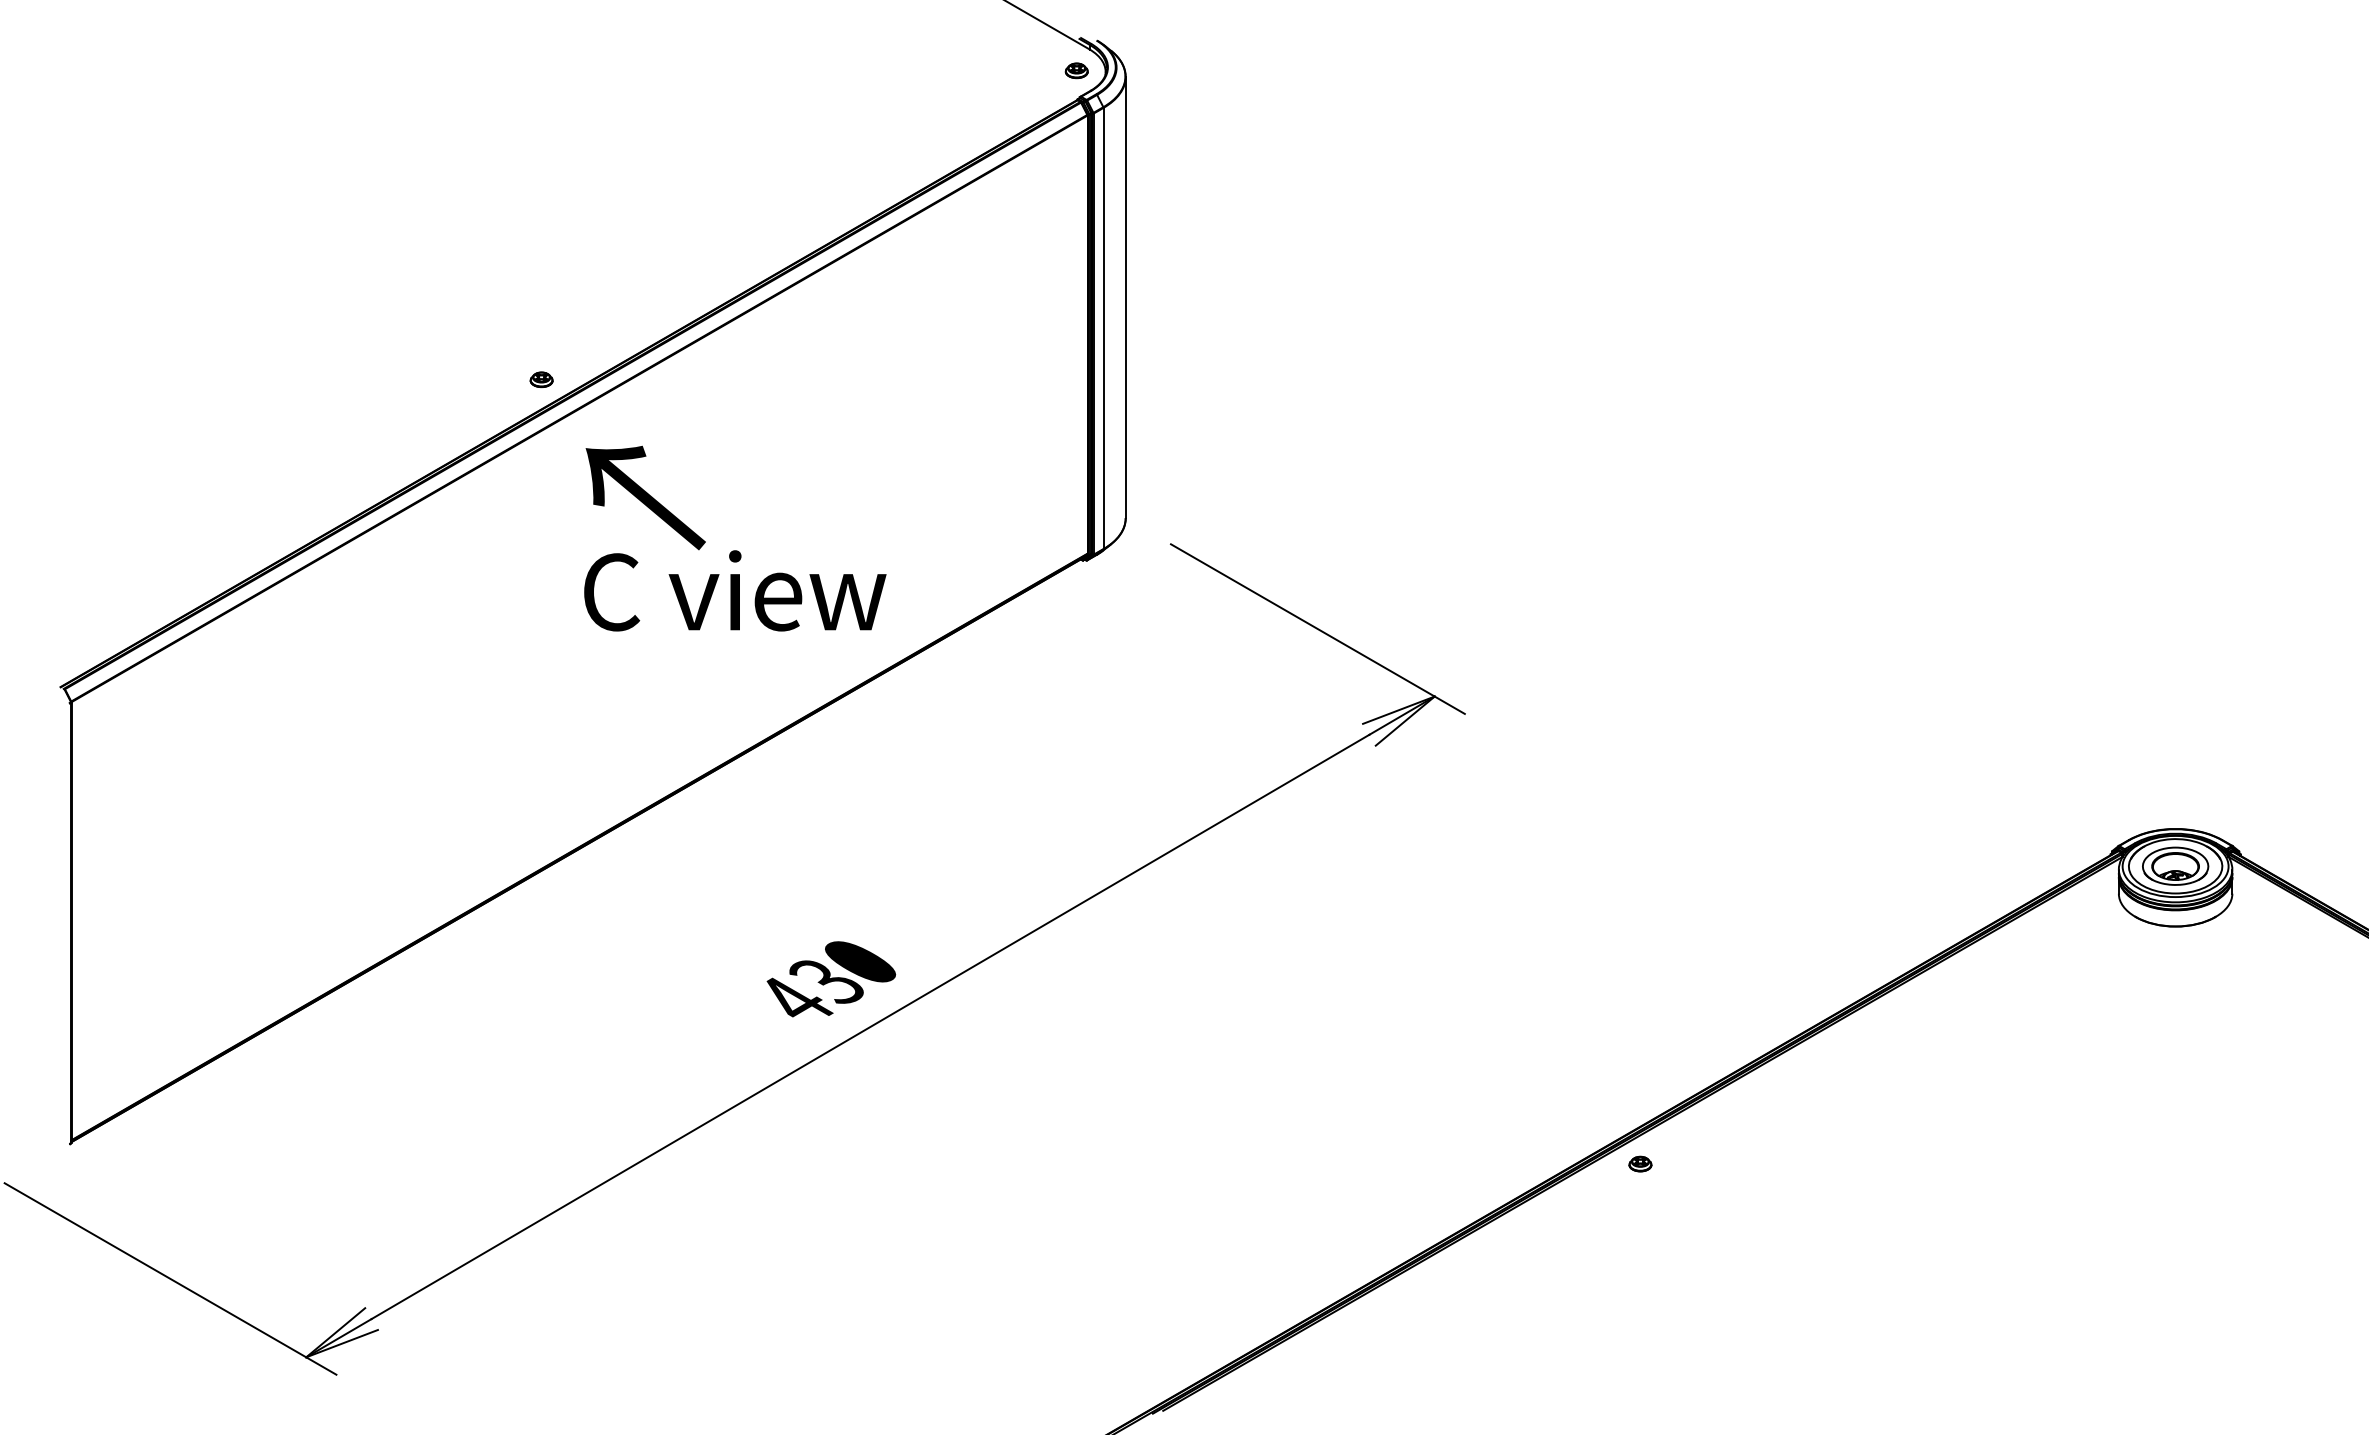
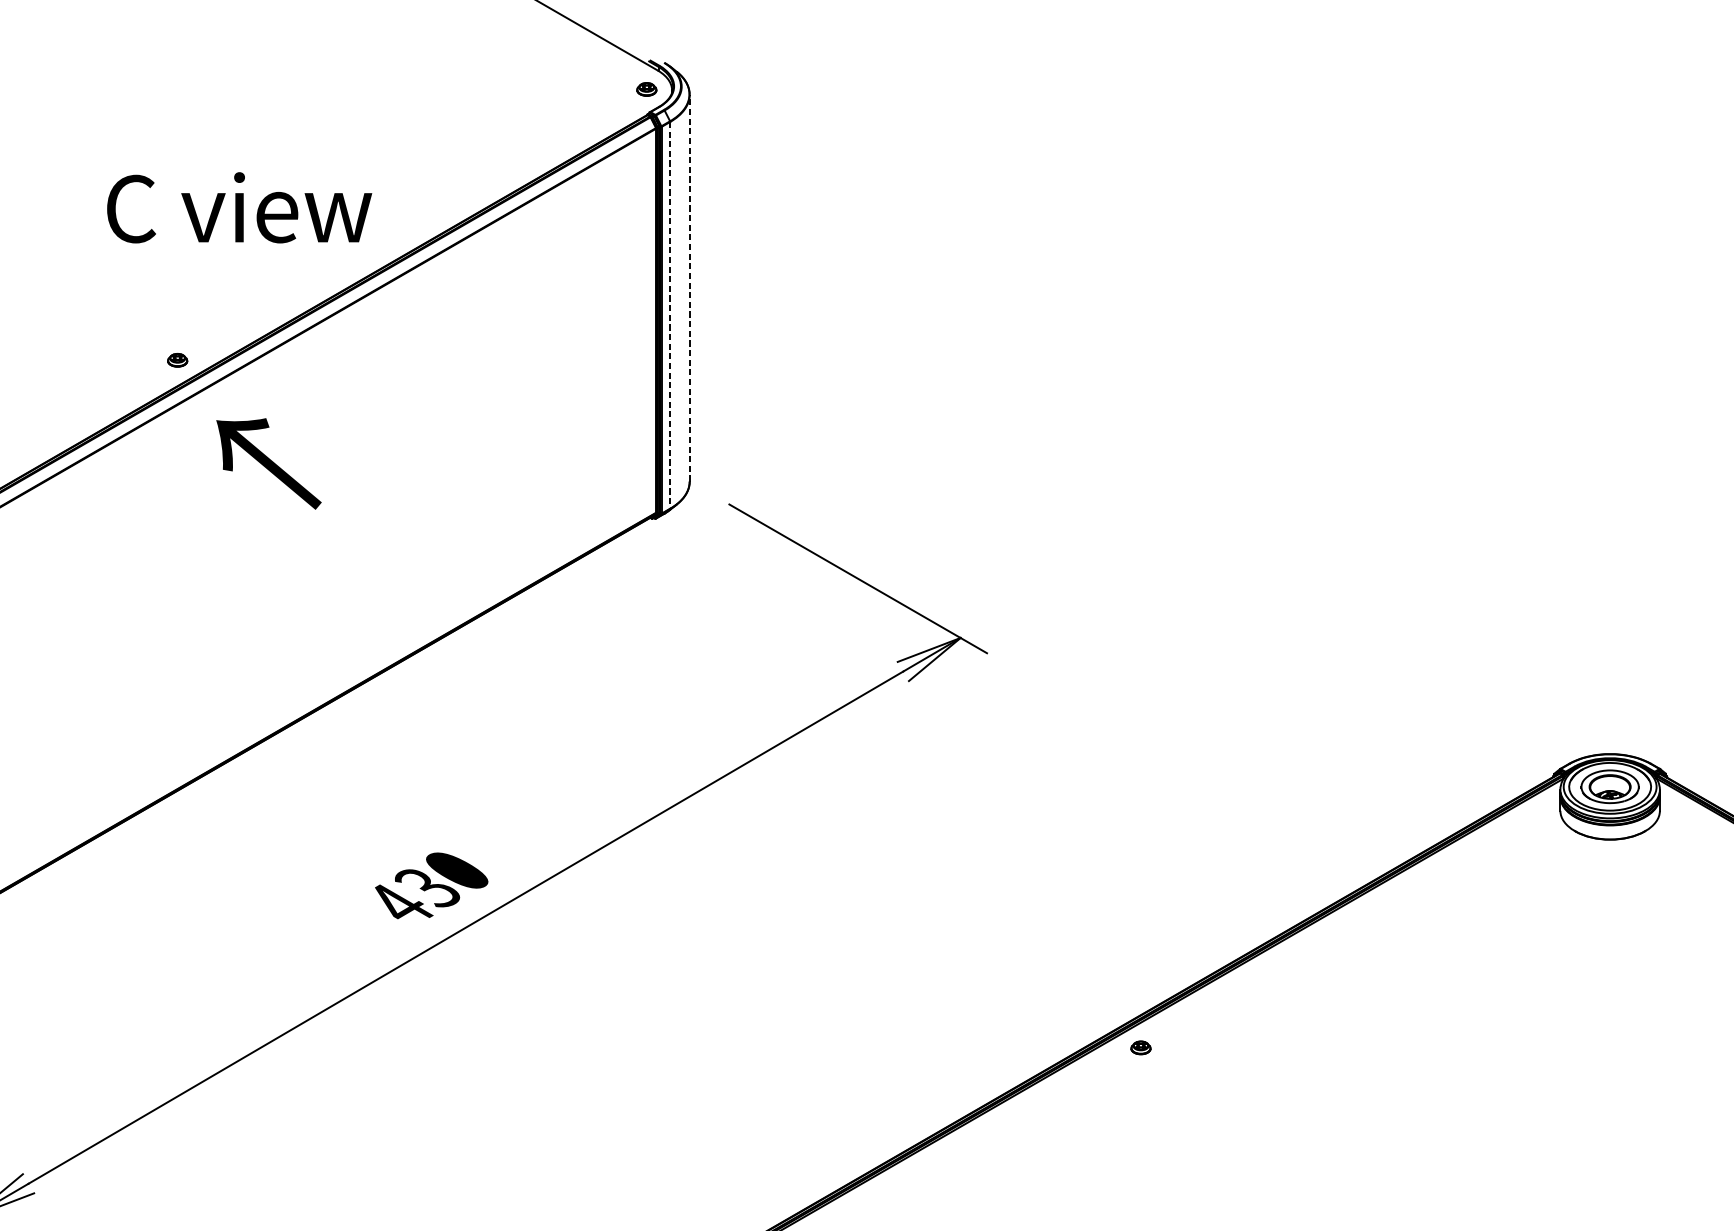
line: (1125, 297) -> (689, 288), solid -> dashed
line: (1103, 328) -> (670, 315), solid -> dashed
text: (735, 590) -> (239, 207), moved

